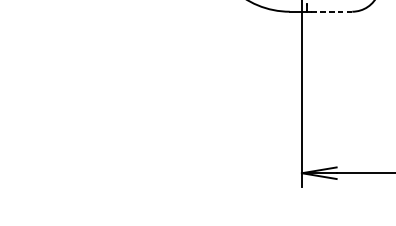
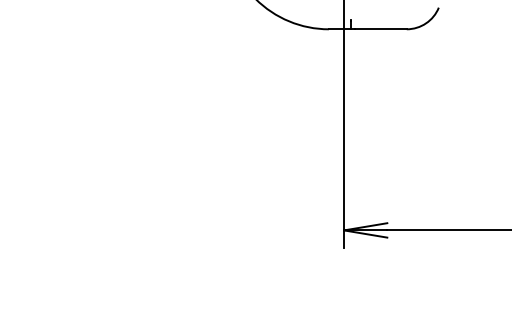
line: (331, 11) -> (380, 29), dashed -> solid

